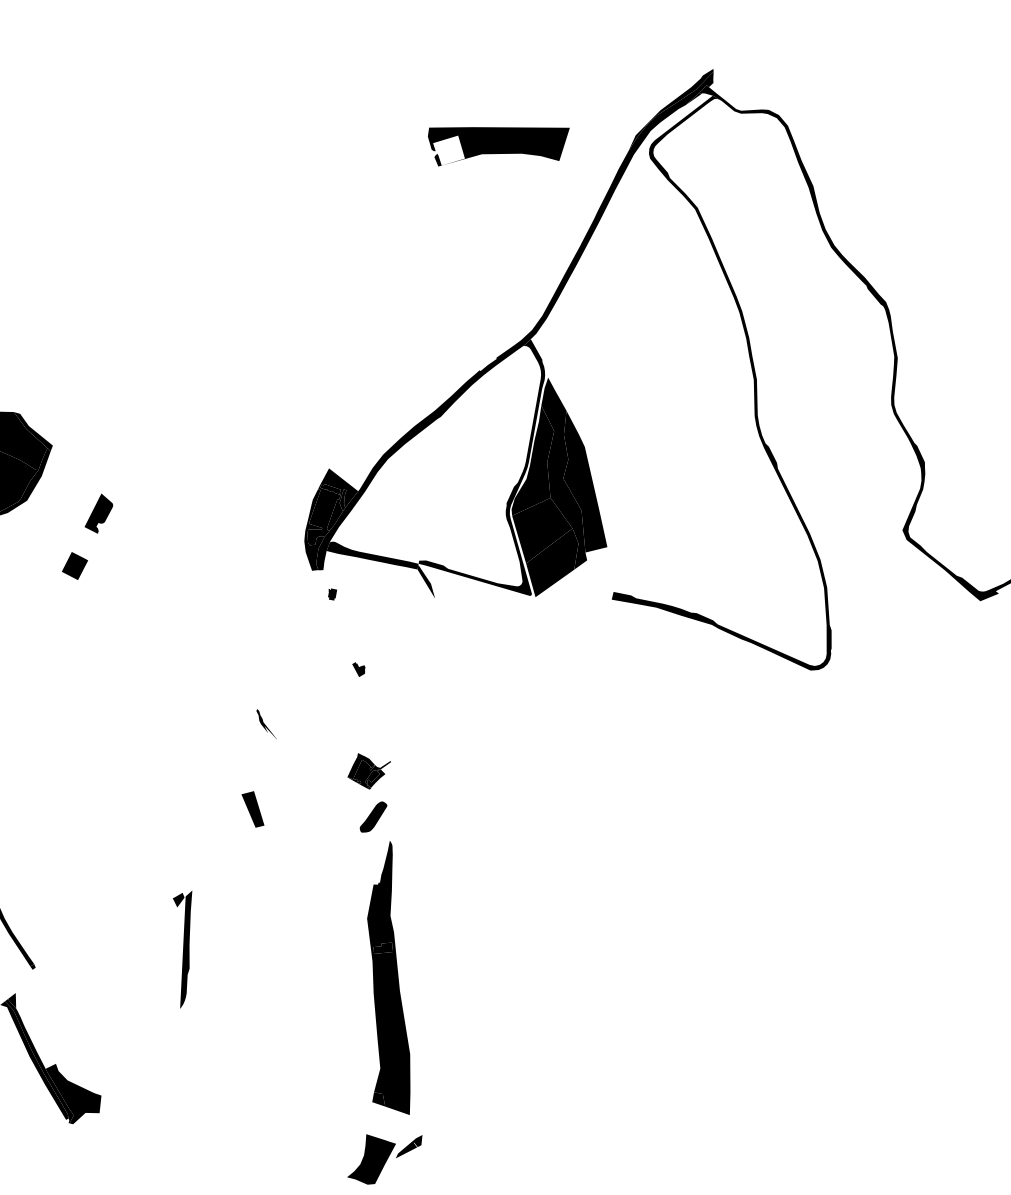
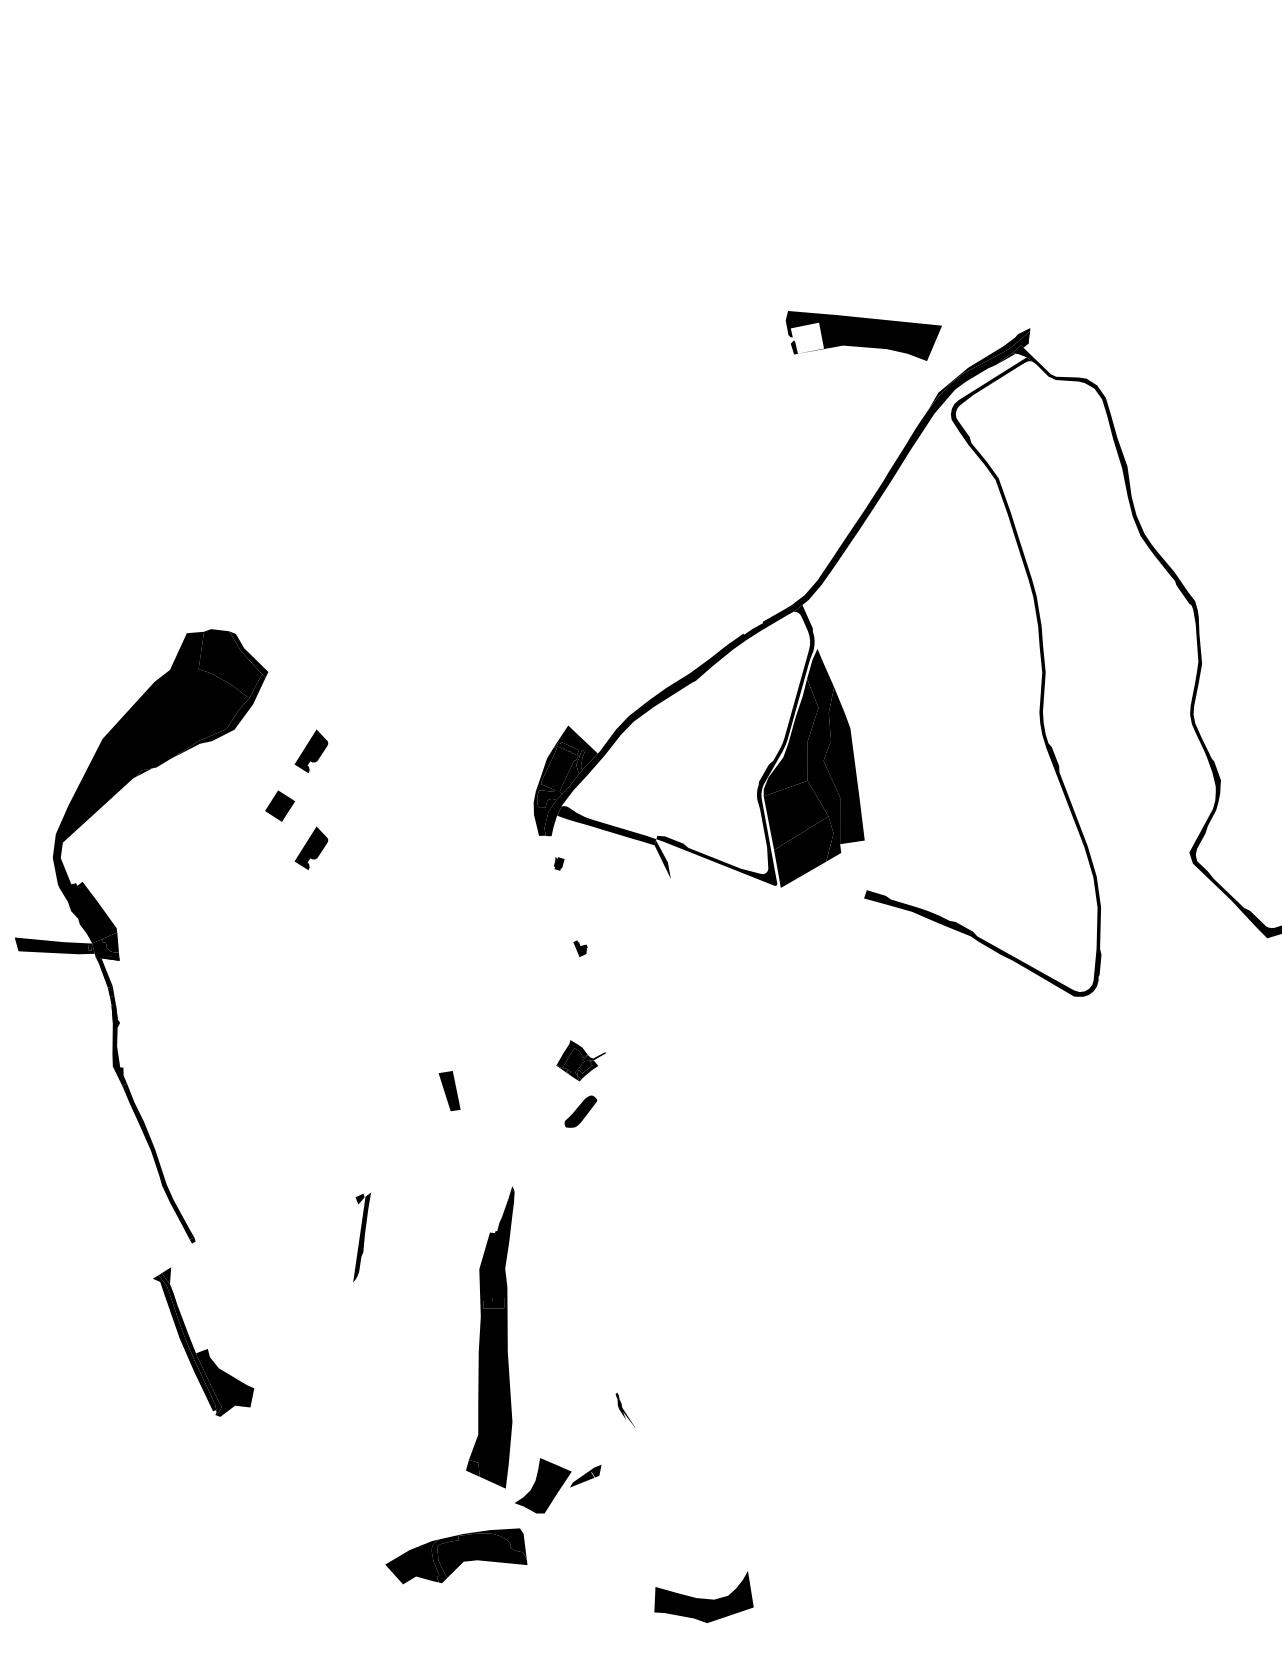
part: (499, 143) -> (863, 335), moved
part: (106, 600) -> (311, 847), added
part: (265, 723) -> (624, 1409), moved
part: (185, 949) -> (361, 1237), size x0.7
part: (383, 979) -> (490, 1337), moved

